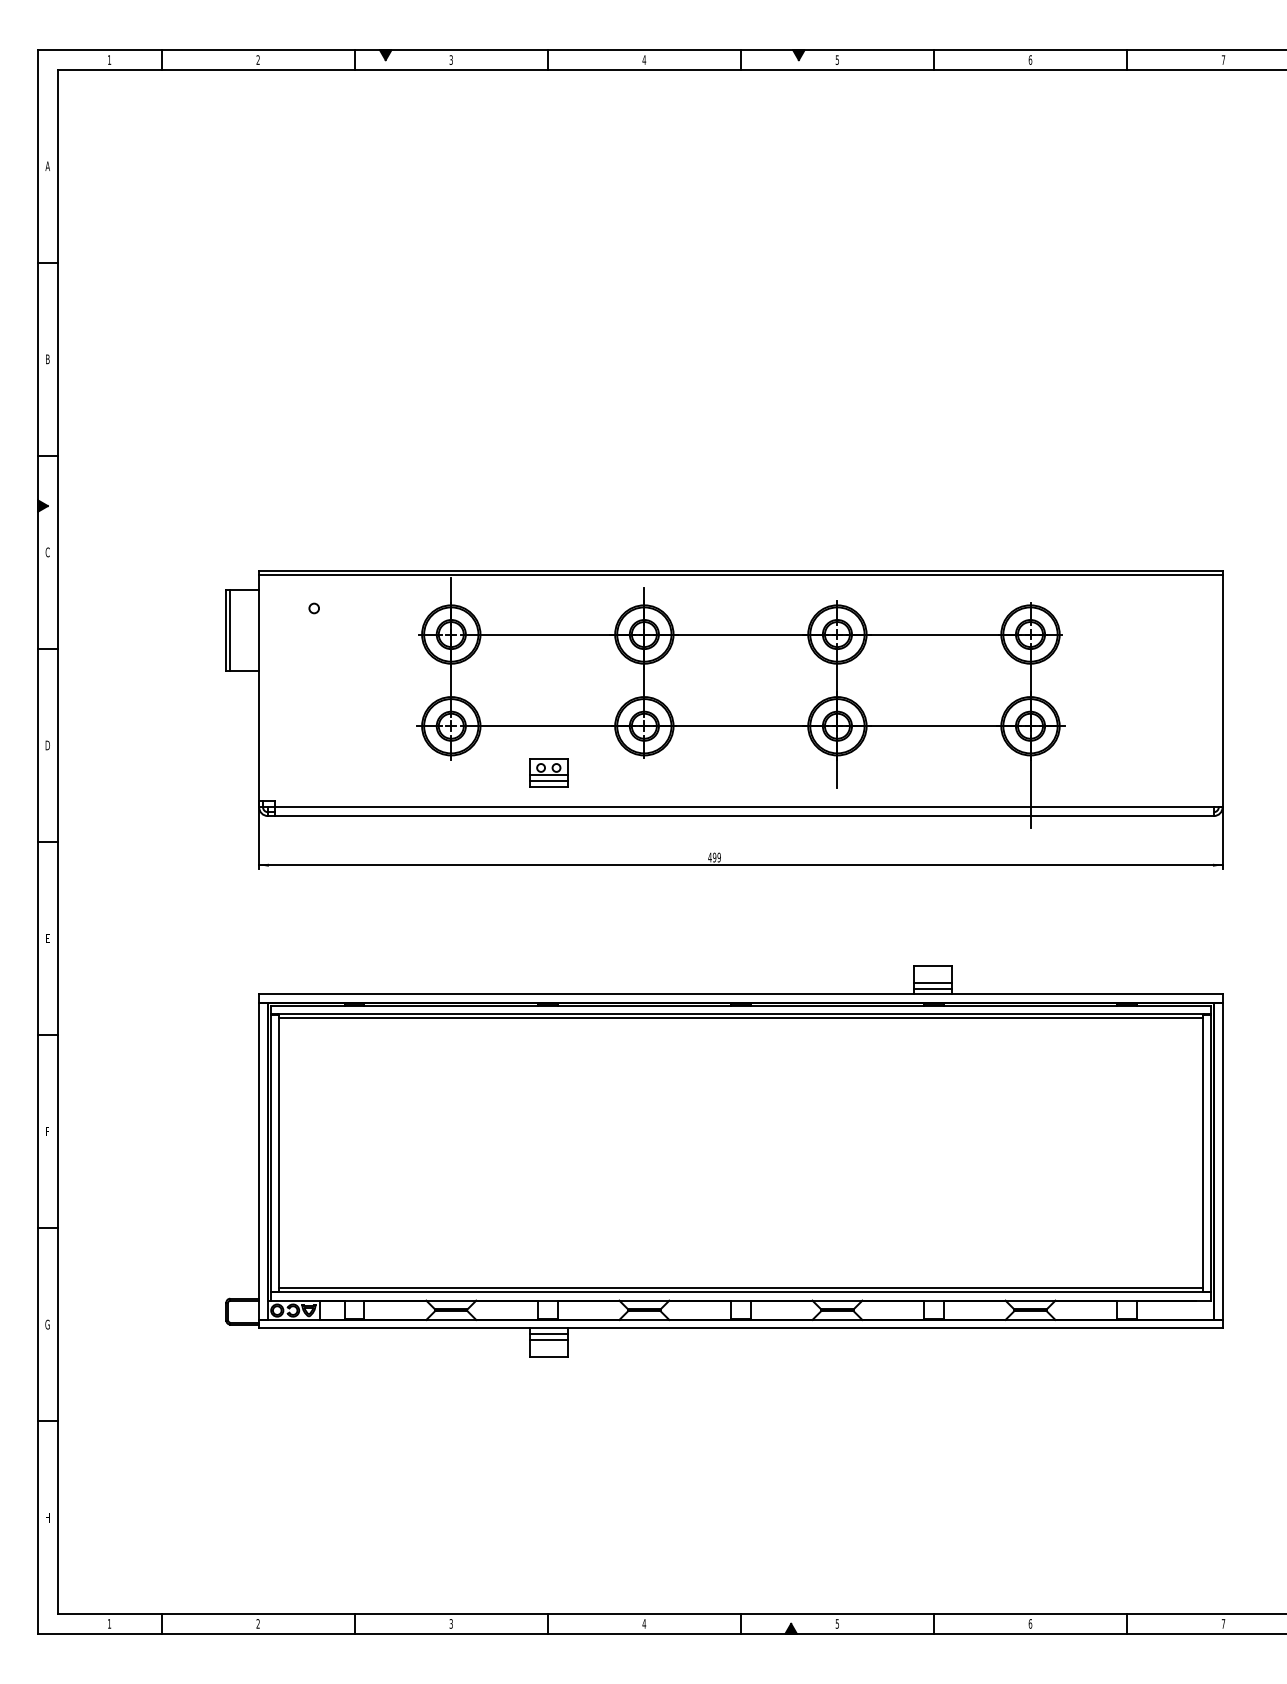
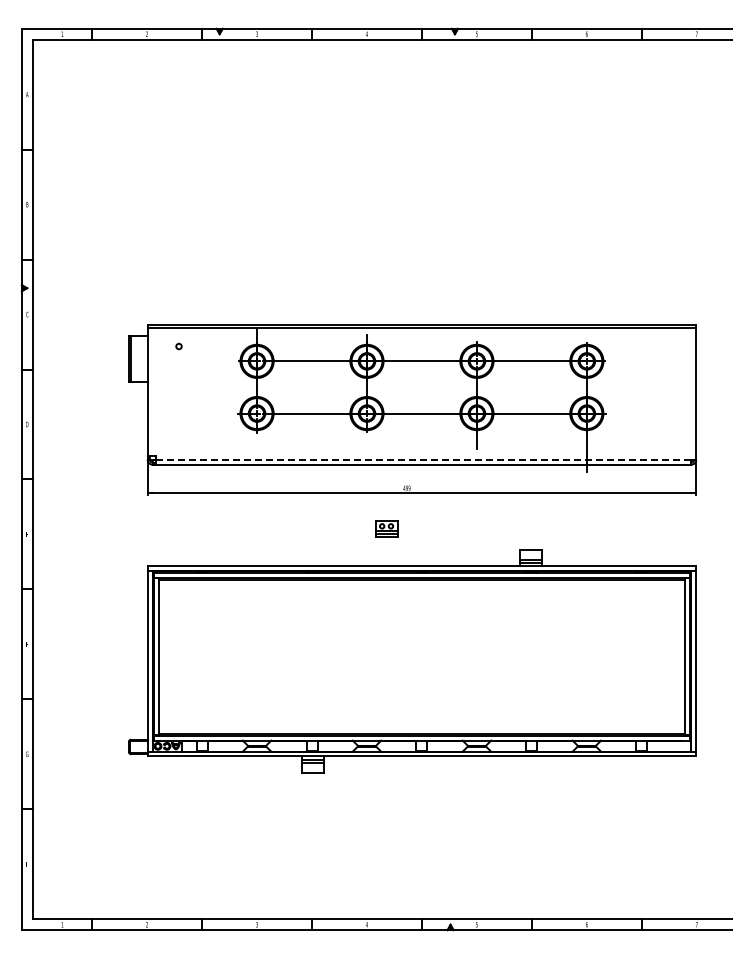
part: (548, 771) -> (386, 528), moved
line: (743, 806) -> (423, 459), solid -> dashed

